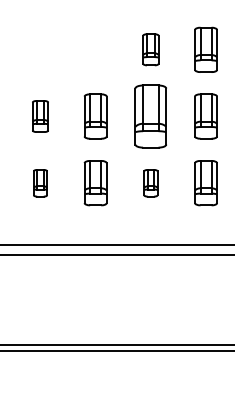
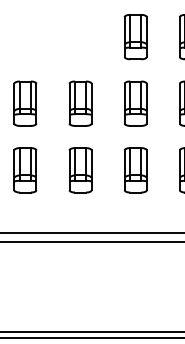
part: (150, 49) -> (135, 36), size x1.43
part: (40, 116) -> (25, 103), size x1.43
part: (150, 116) -> (135, 103), size x0.71
part: (40, 183) -> (25, 170), size x1.67
part: (150, 183) -> (135, 170), size x1.67

